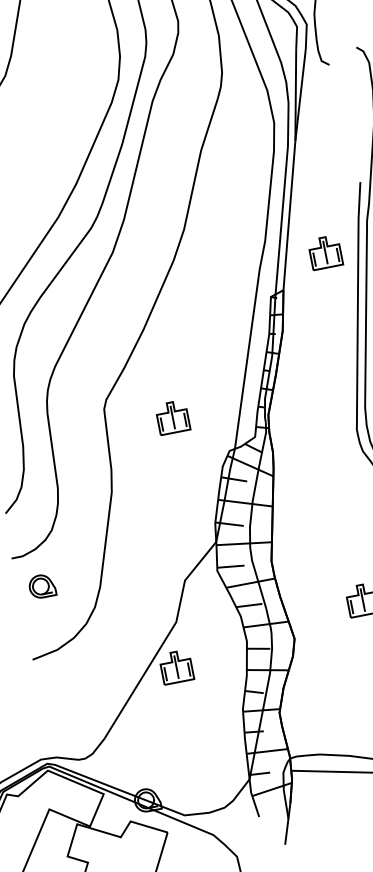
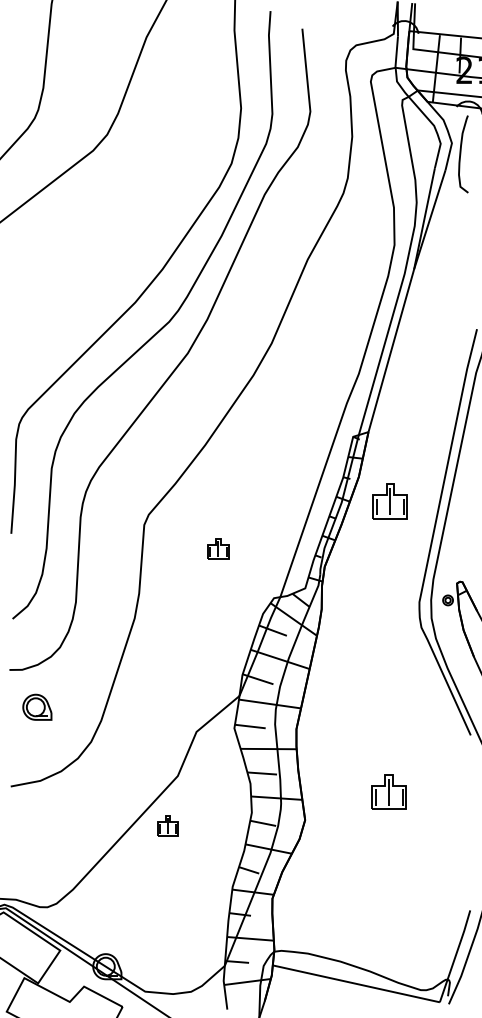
part: (324, 252) -> (389, 501), moved
part: (172, 417) -> (218, 548), size x0.6
part: (175, 666) -> (167, 825), size x0.6

